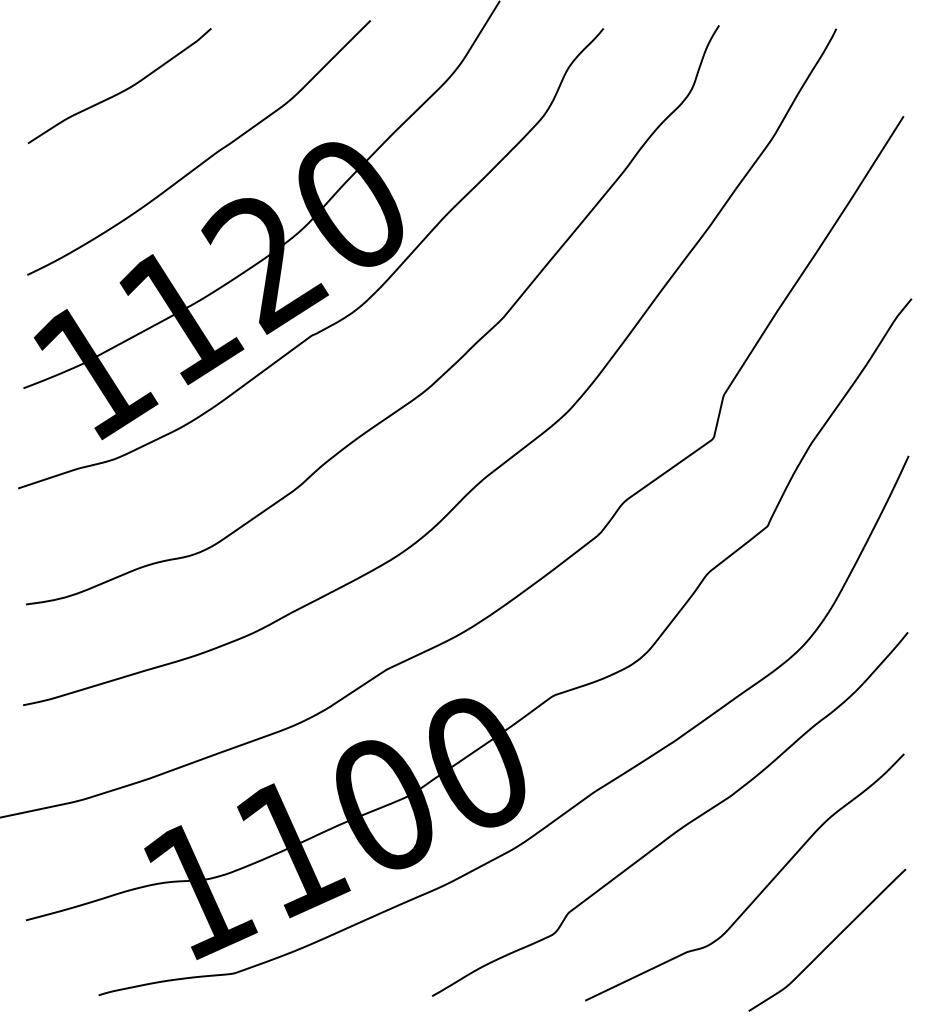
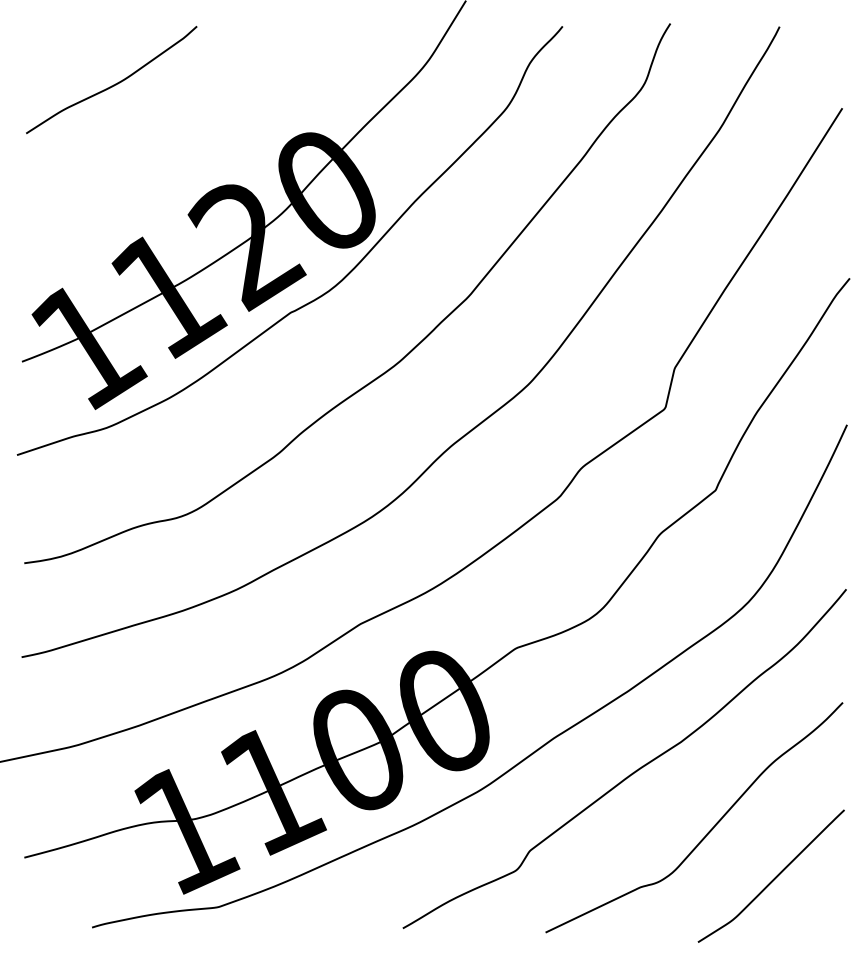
curve: (205, 159) -> (191, 148), removed

